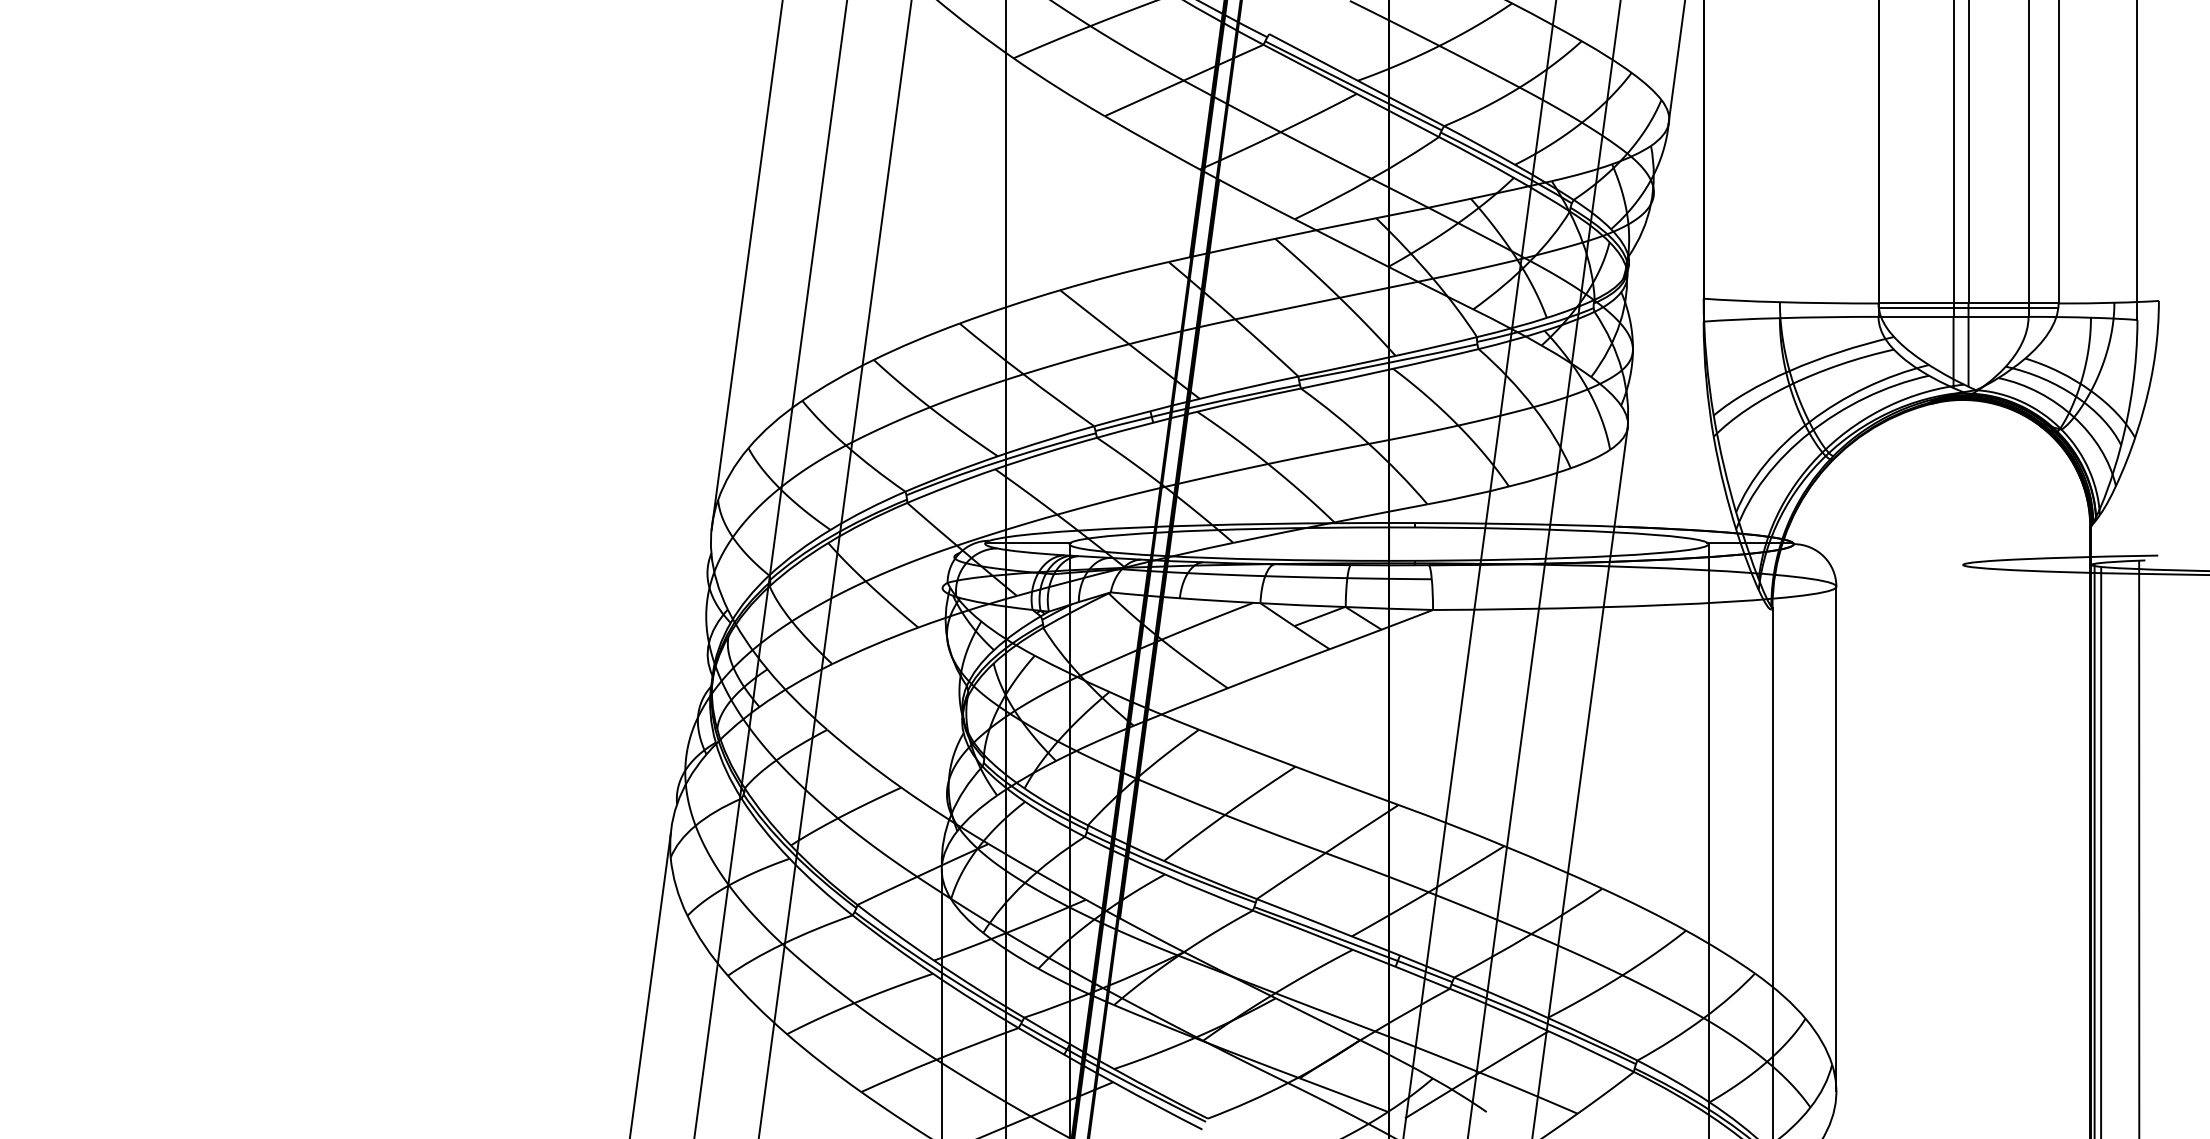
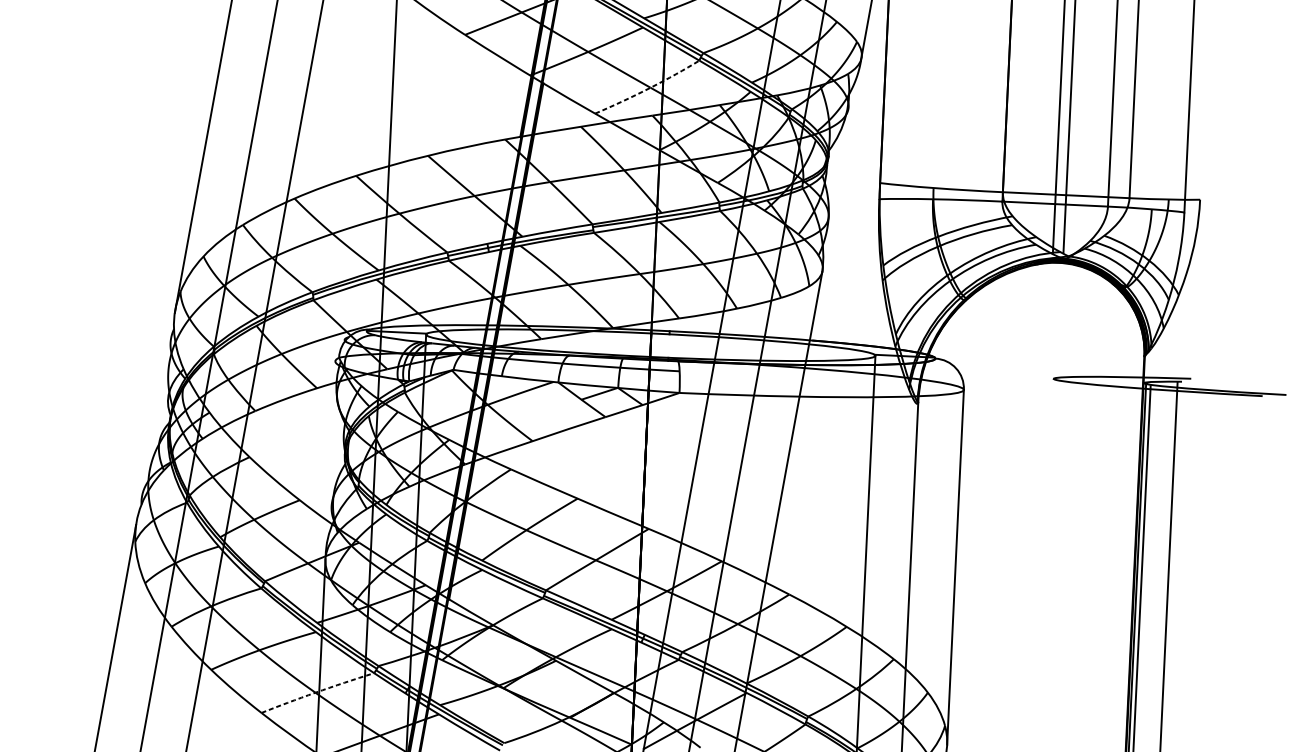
arc: (1369, 179) -> (649, 88), solid -> dashed
line: (1968, 307) -> (1066, 198), removed
arc: (938, 1059) -> (316, 692), solid -> dashed

